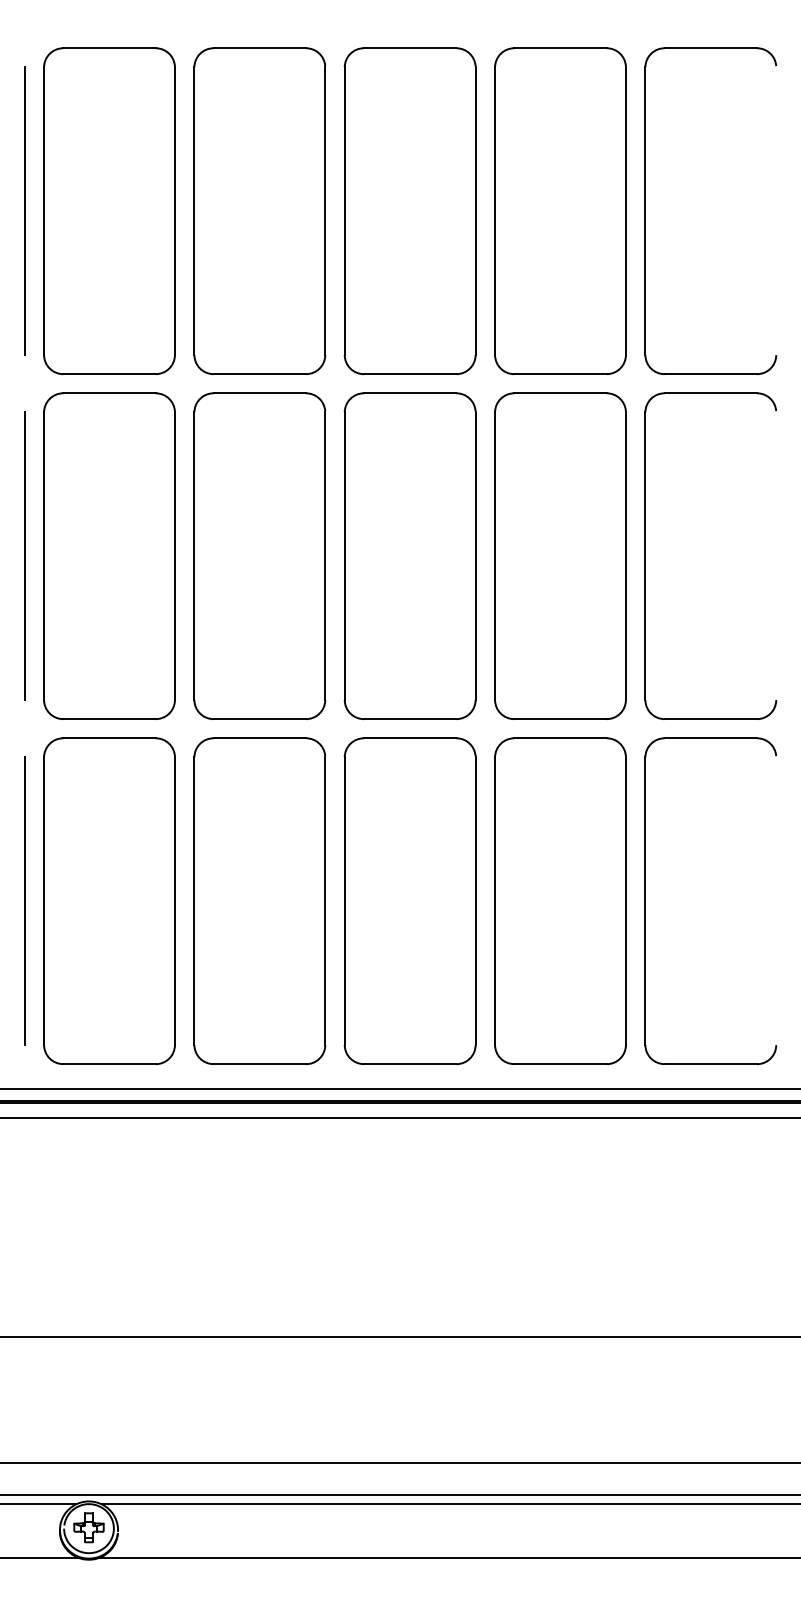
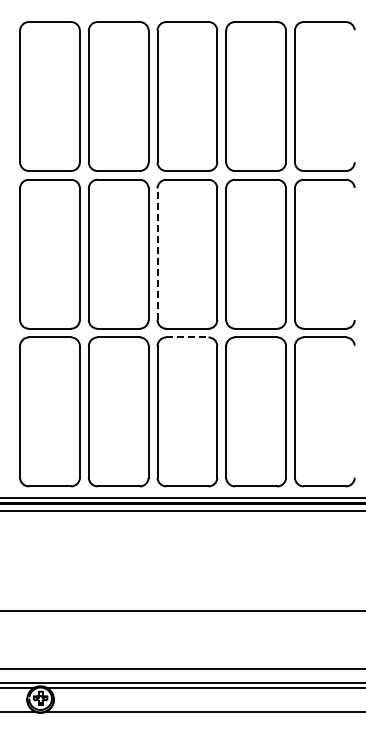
line: (25, 211) -> (11, 96), removed
line: (25, 556) -> (11, 254), removed
line: (344, 556) -> (157, 254), solid -> dashed
line: (410, 738) -> (187, 337), solid -> dashed
line: (25, 900) -> (11, 411), removed

